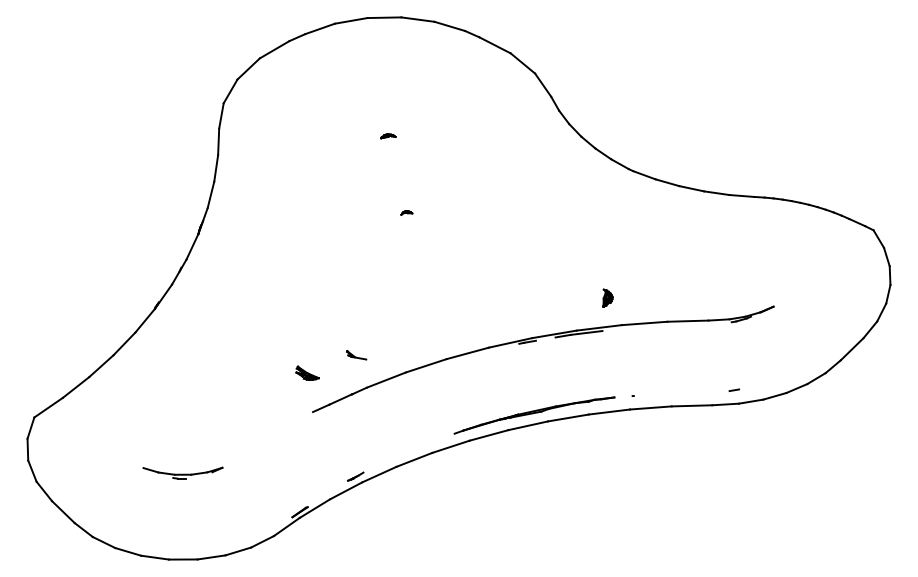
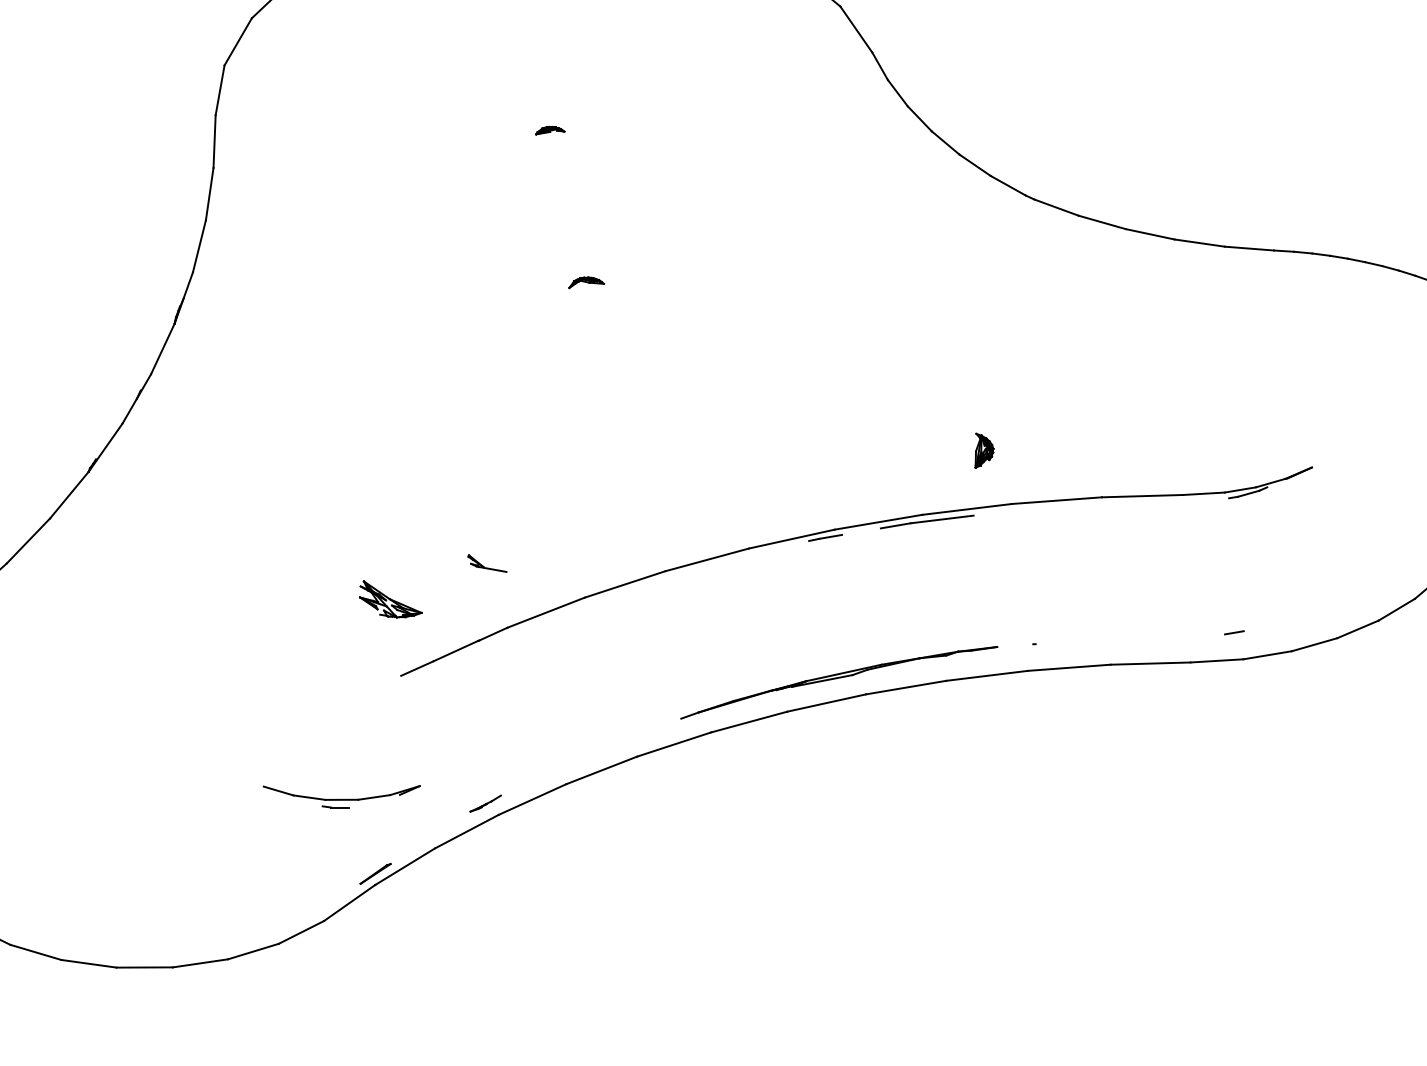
part: (406, 212) -> (586, 281), size x1.6
part: (307, 372) -> (390, 597), size x1.4
part: (182, 472) -> (340, 795), moved

